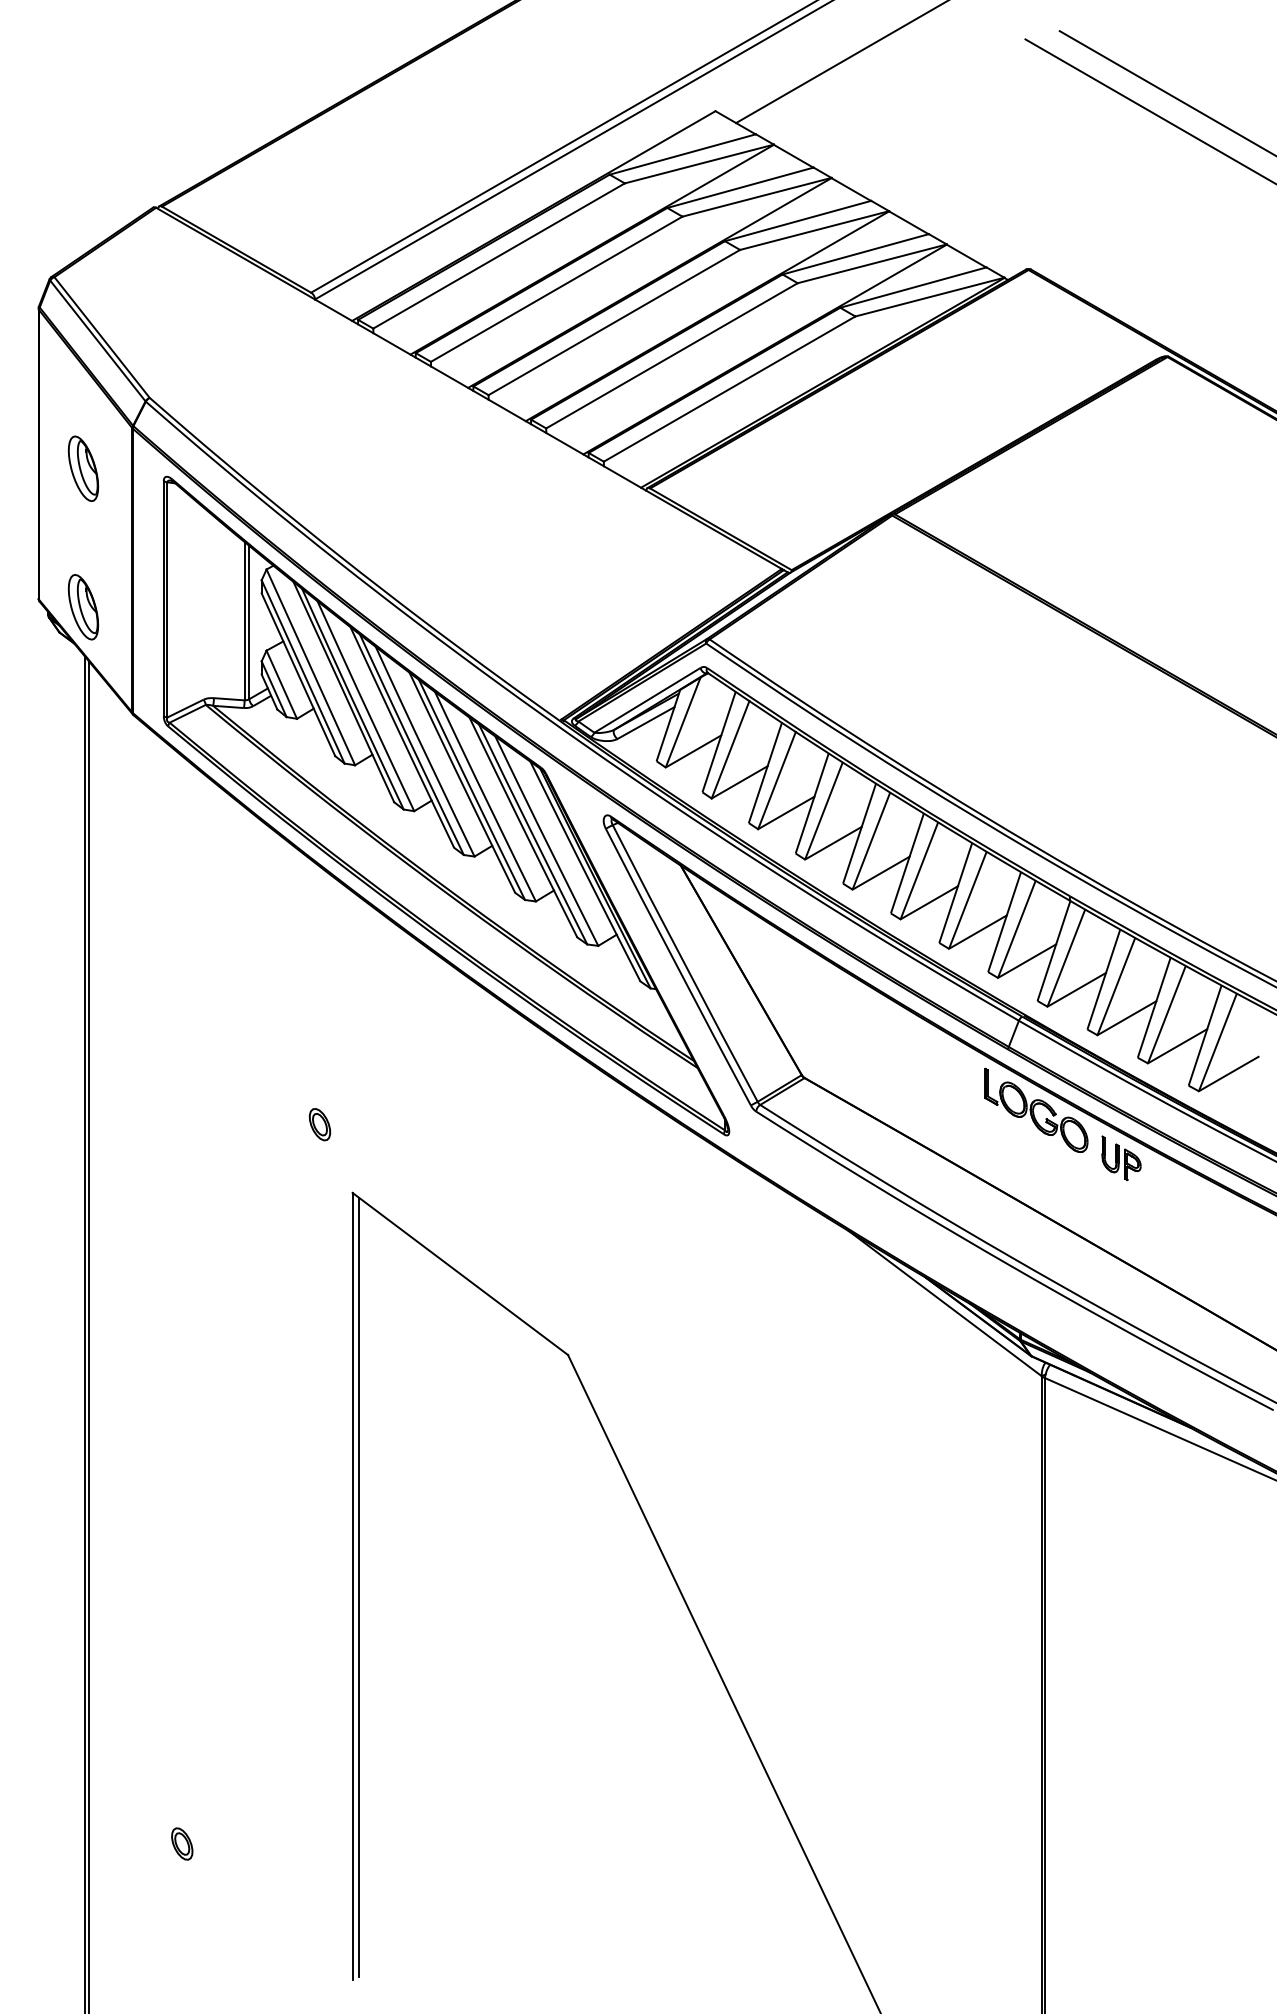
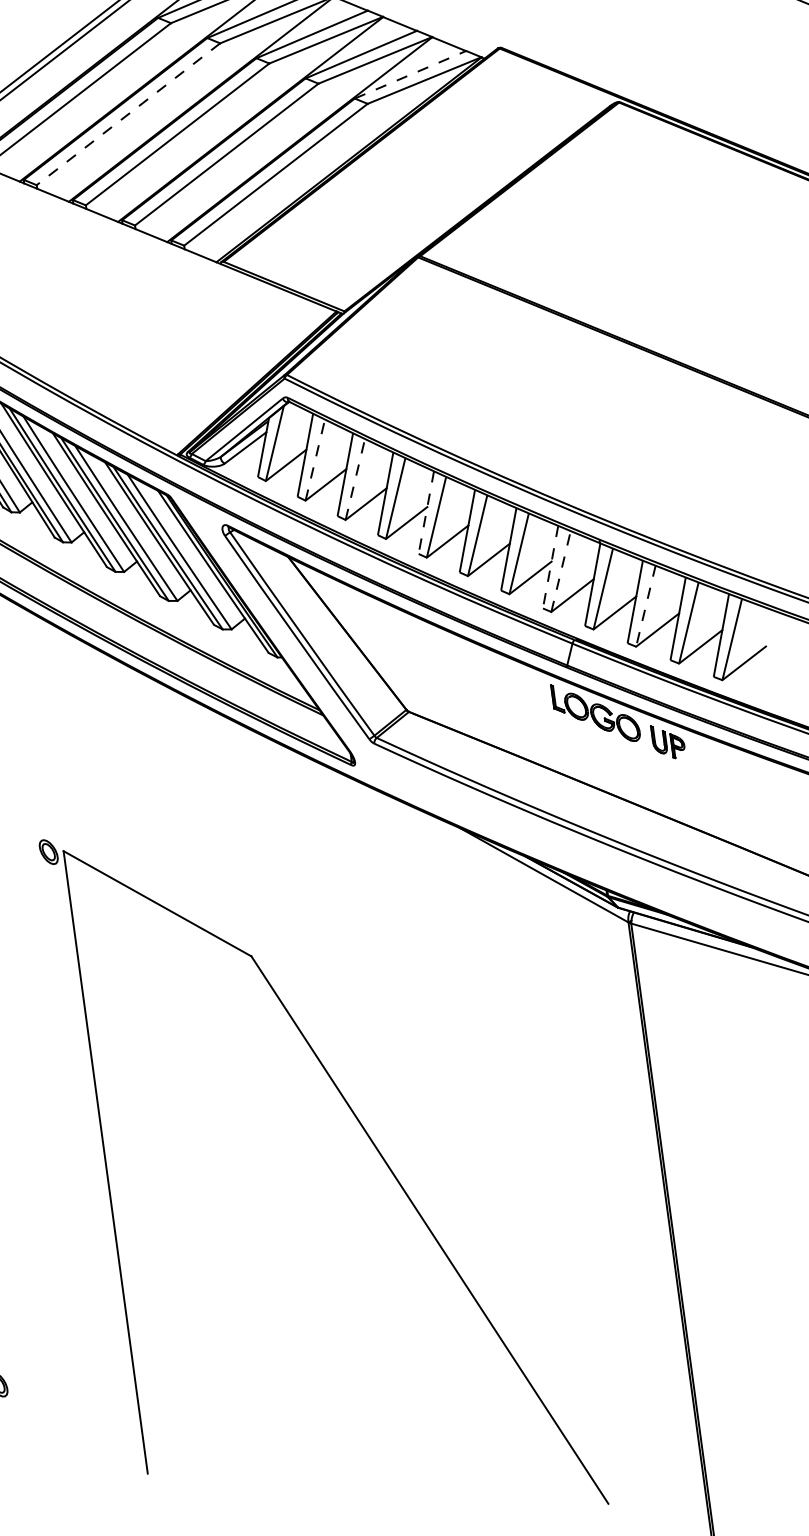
line: (913, 287) -> (410, 74), solid -> dashed
line: (556, 289) -> (128, 114), solid -> dashed
line: (730, 749) -> (315, 459), solid -> dashed
line: (777, 780) -> (355, 479), solid -> dashed
line: (860, 832) -> (426, 511), solid -> dashed
line: (1004, 921) -> (550, 566), solid -> dashed
line: (1016, 929) -> (560, 571), solid -> dashed
line: (1116, 985) -> (645, 605), solid -> dashed
part: (319, 1124) -> (48, 852), moved
line: (358, 1586) -> (110, 1161), removed

